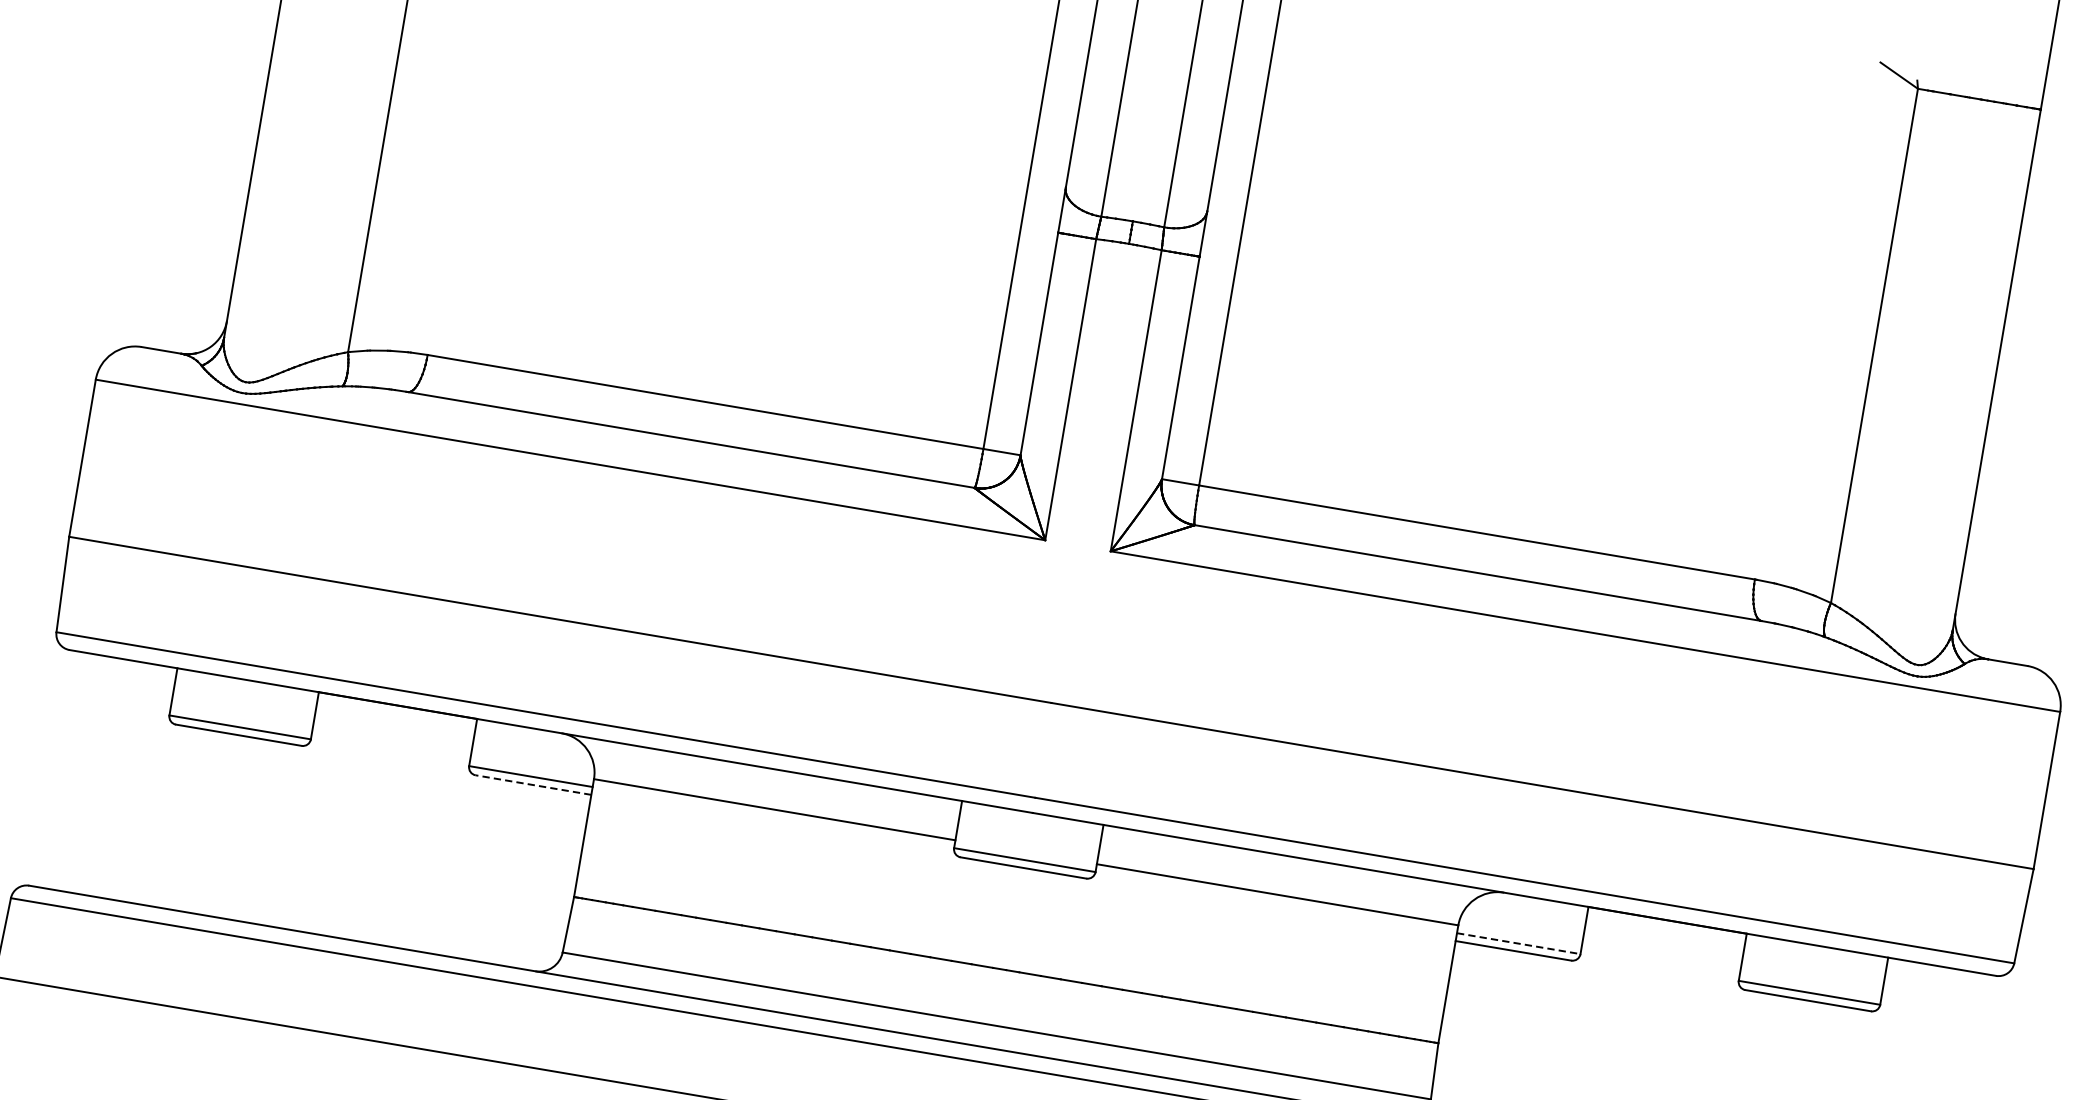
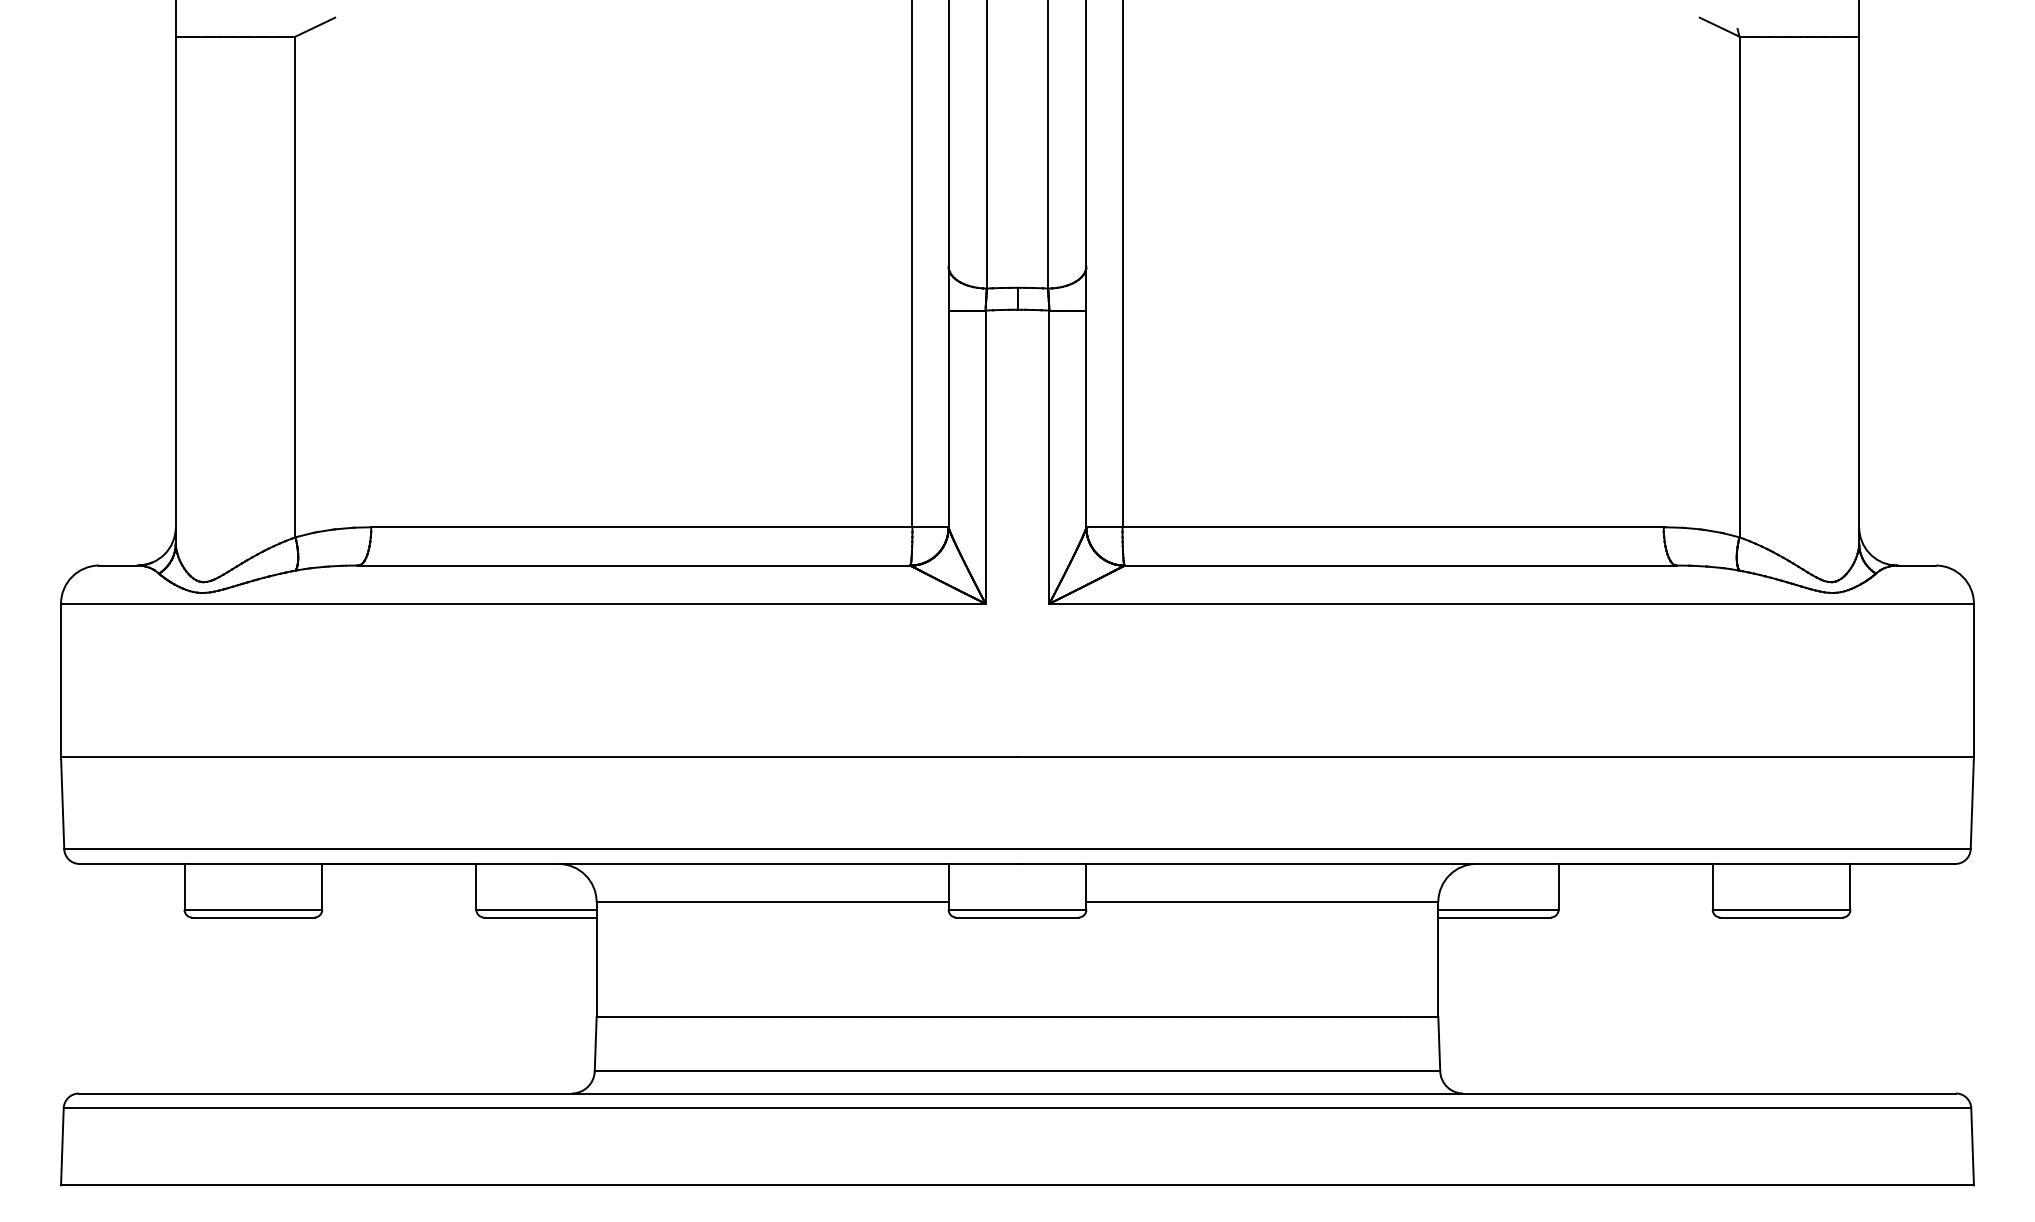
line: (532, 784) -> (539, 917), dashed -> solid
line: (1518, 943) -> (1498, 909), dashed -> solid

